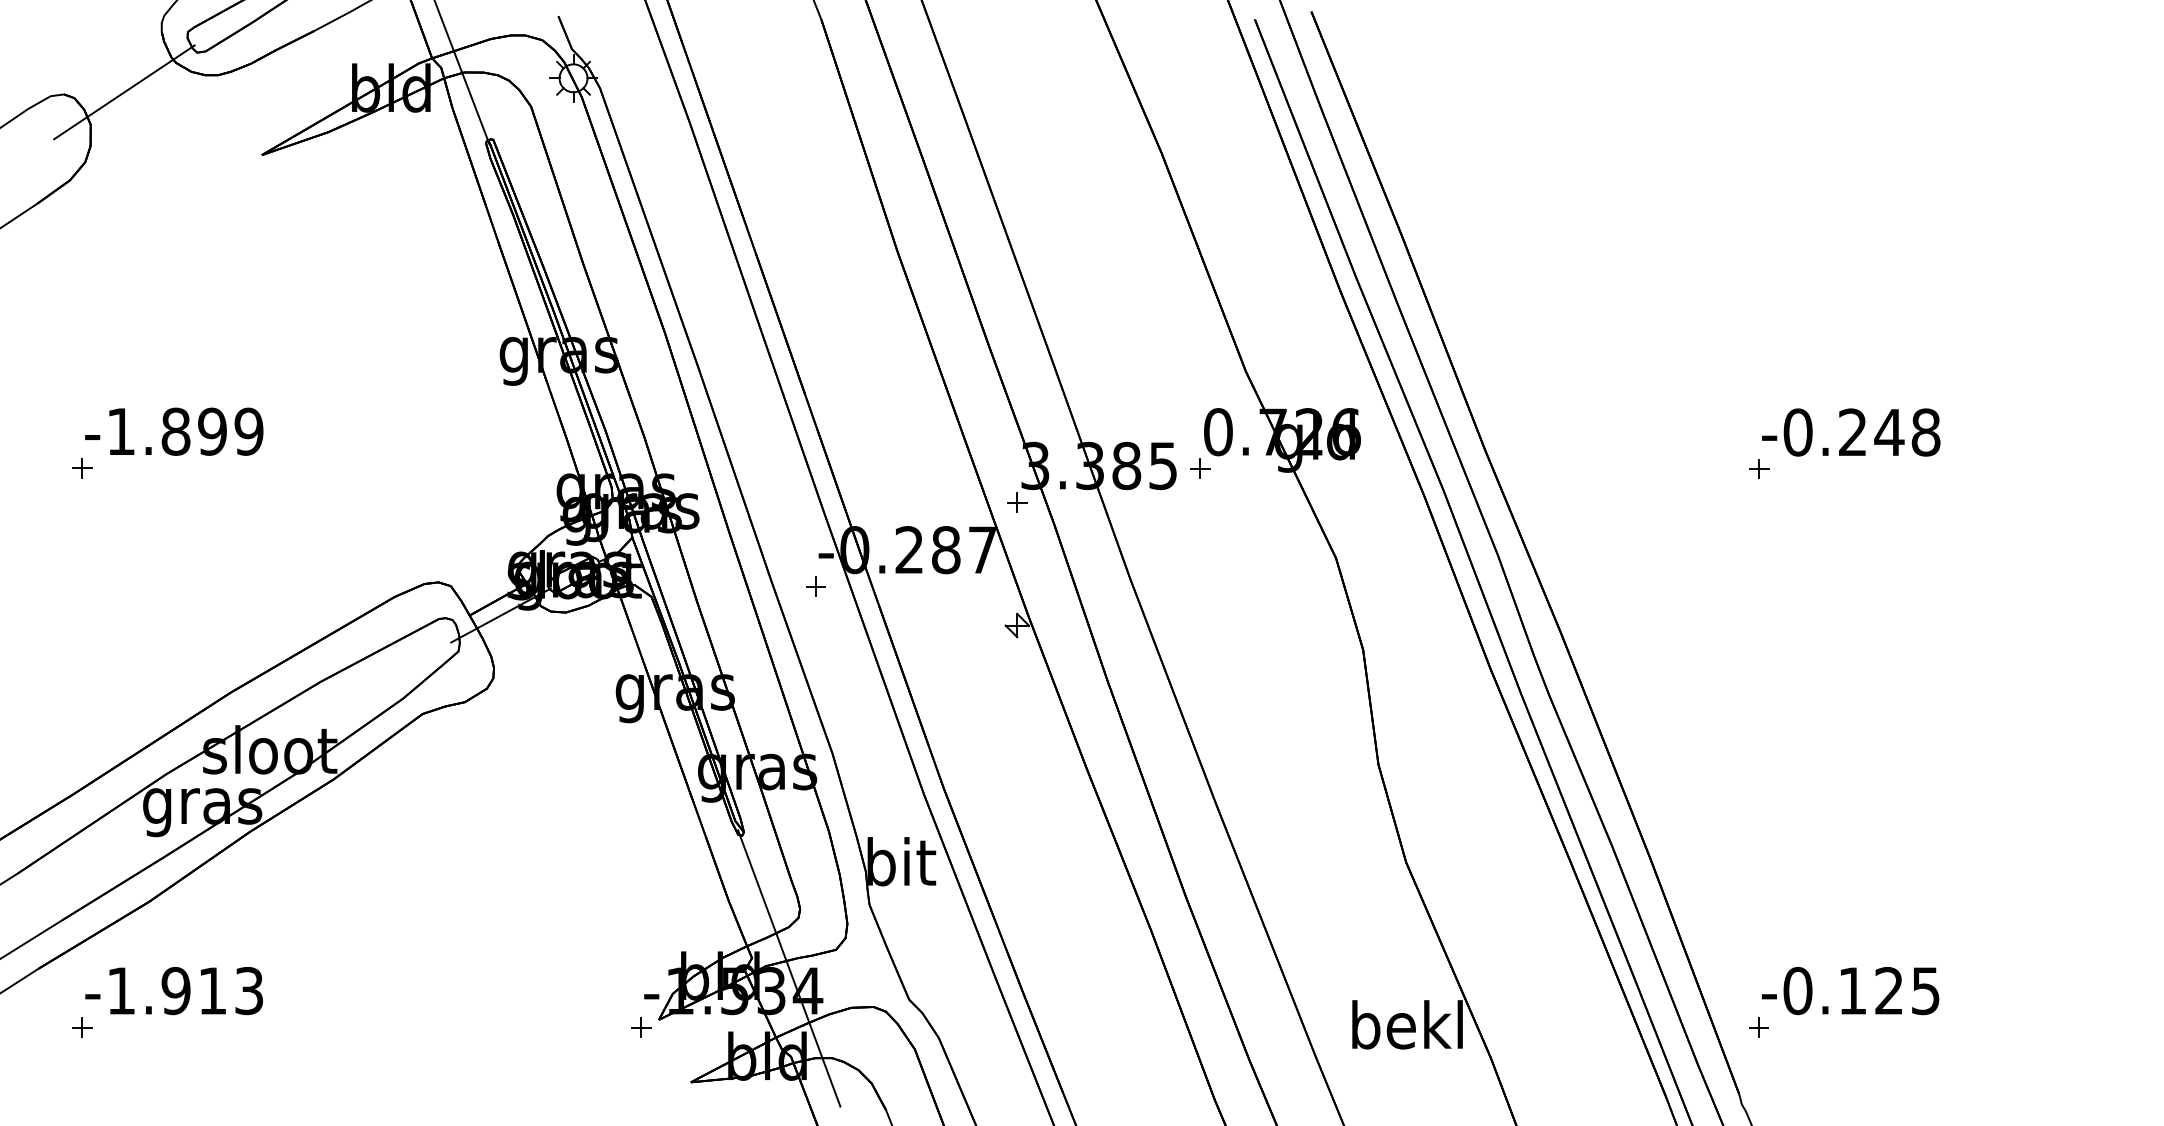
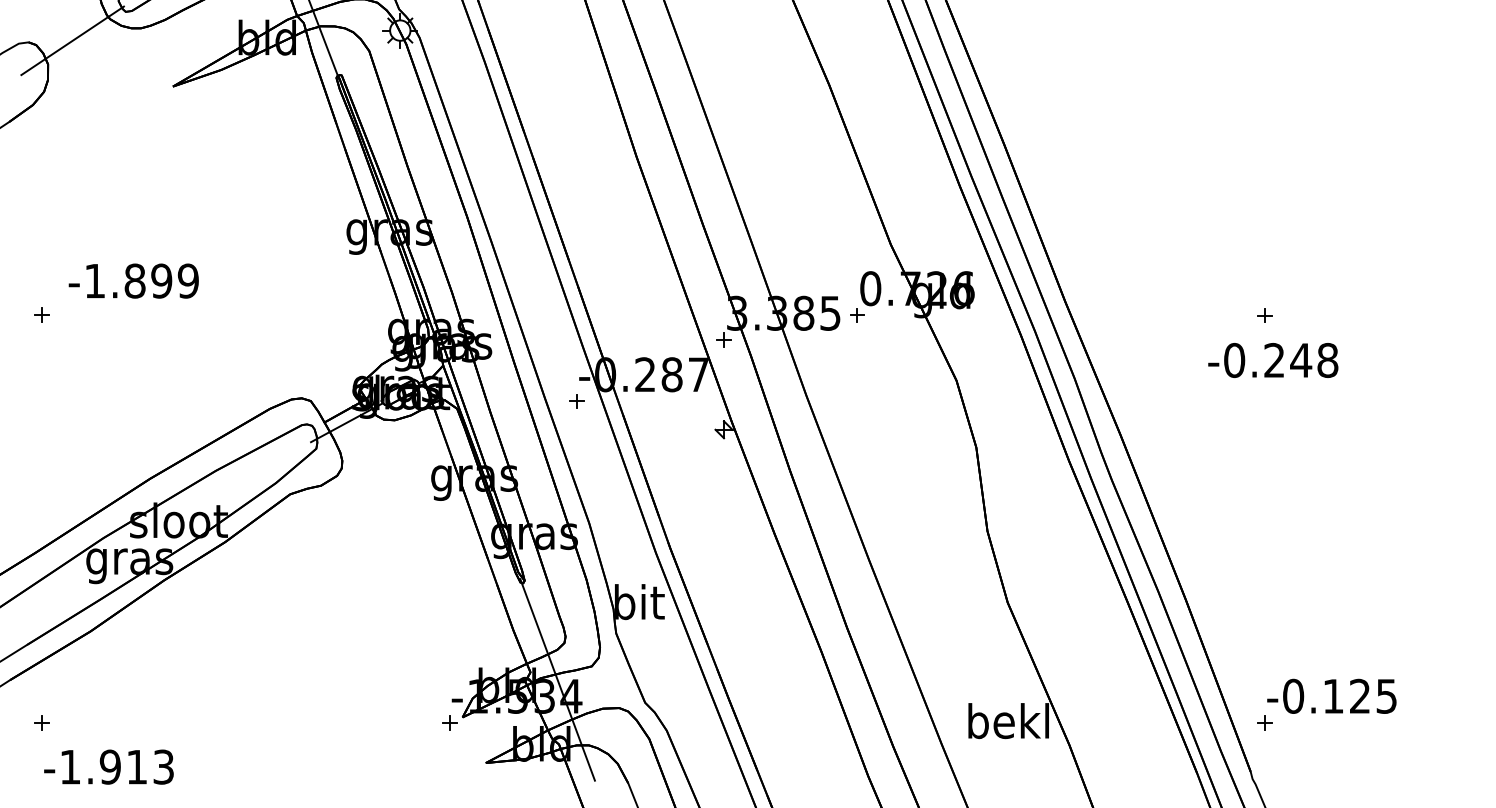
text: (174, 431) -> (134, 280), moved
text: (1851, 432) -> (1273, 360), moved
text: (173, 990) -> (108, 766), moved

